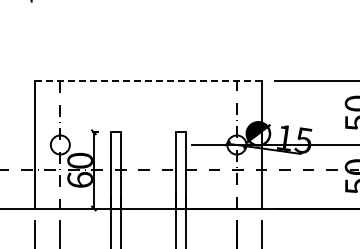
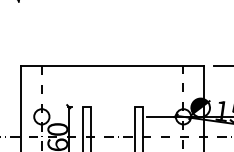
line: (148, 81) -> (112, 65), dashed -> solid

